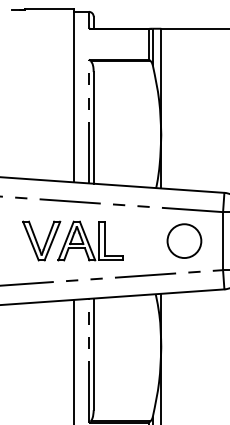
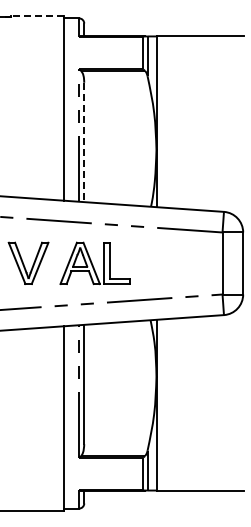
line: (49, 9) -> (36, 15), solid -> dashed
line: (93, 127) -> (84, 142), solid -> dashed
part: (90, 241) -> (94, 263), moved
circle: (184, 241) -> (181, 263), removed

